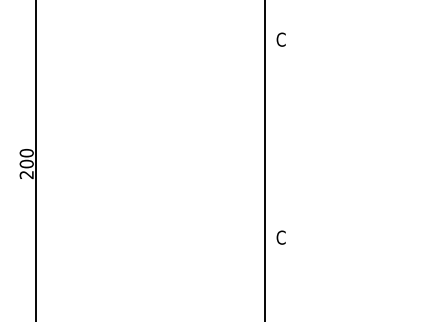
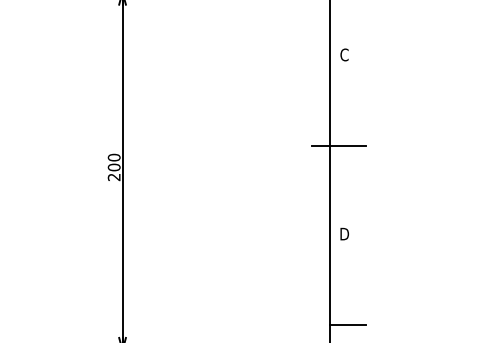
line: (275, 140) -> (339, 146), added
text: (281, 236) -> (344, 233), C -> D

